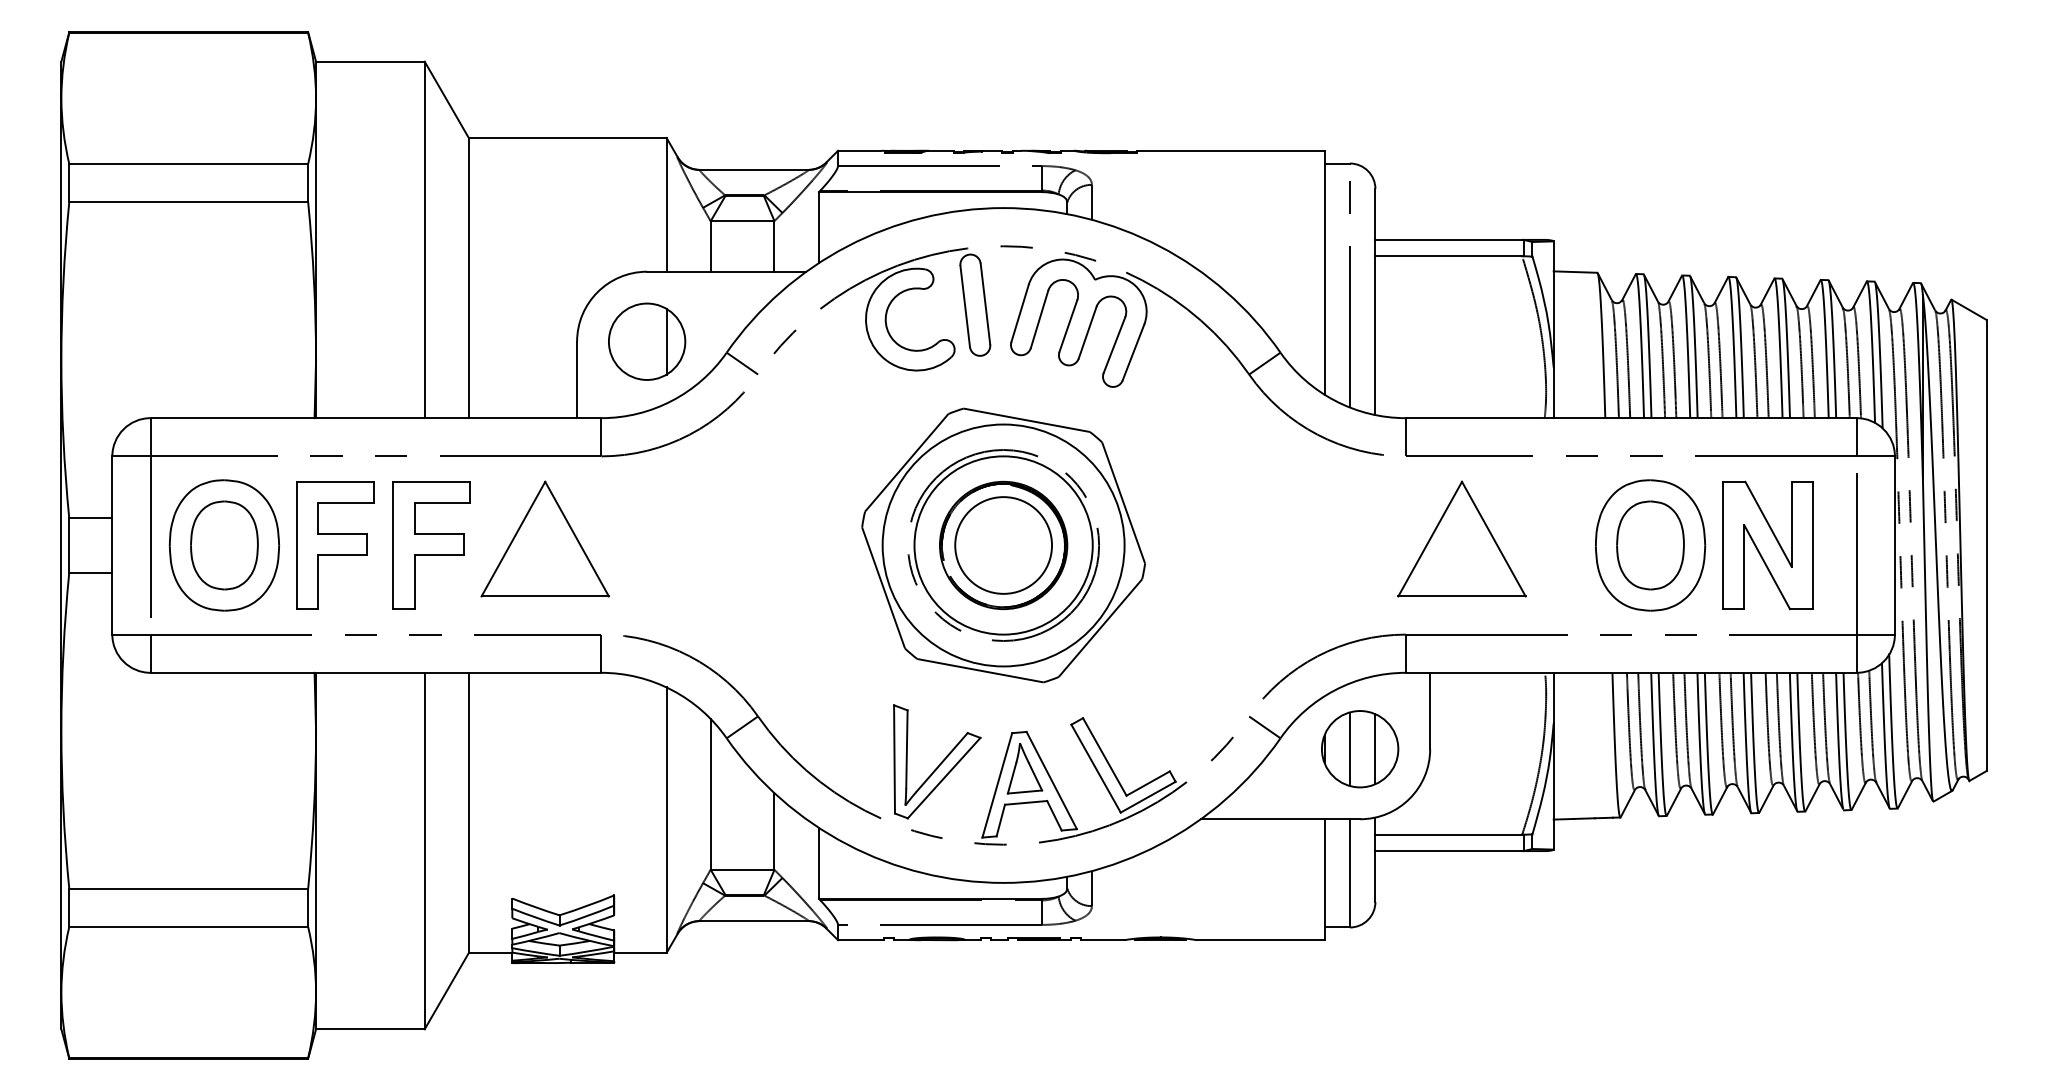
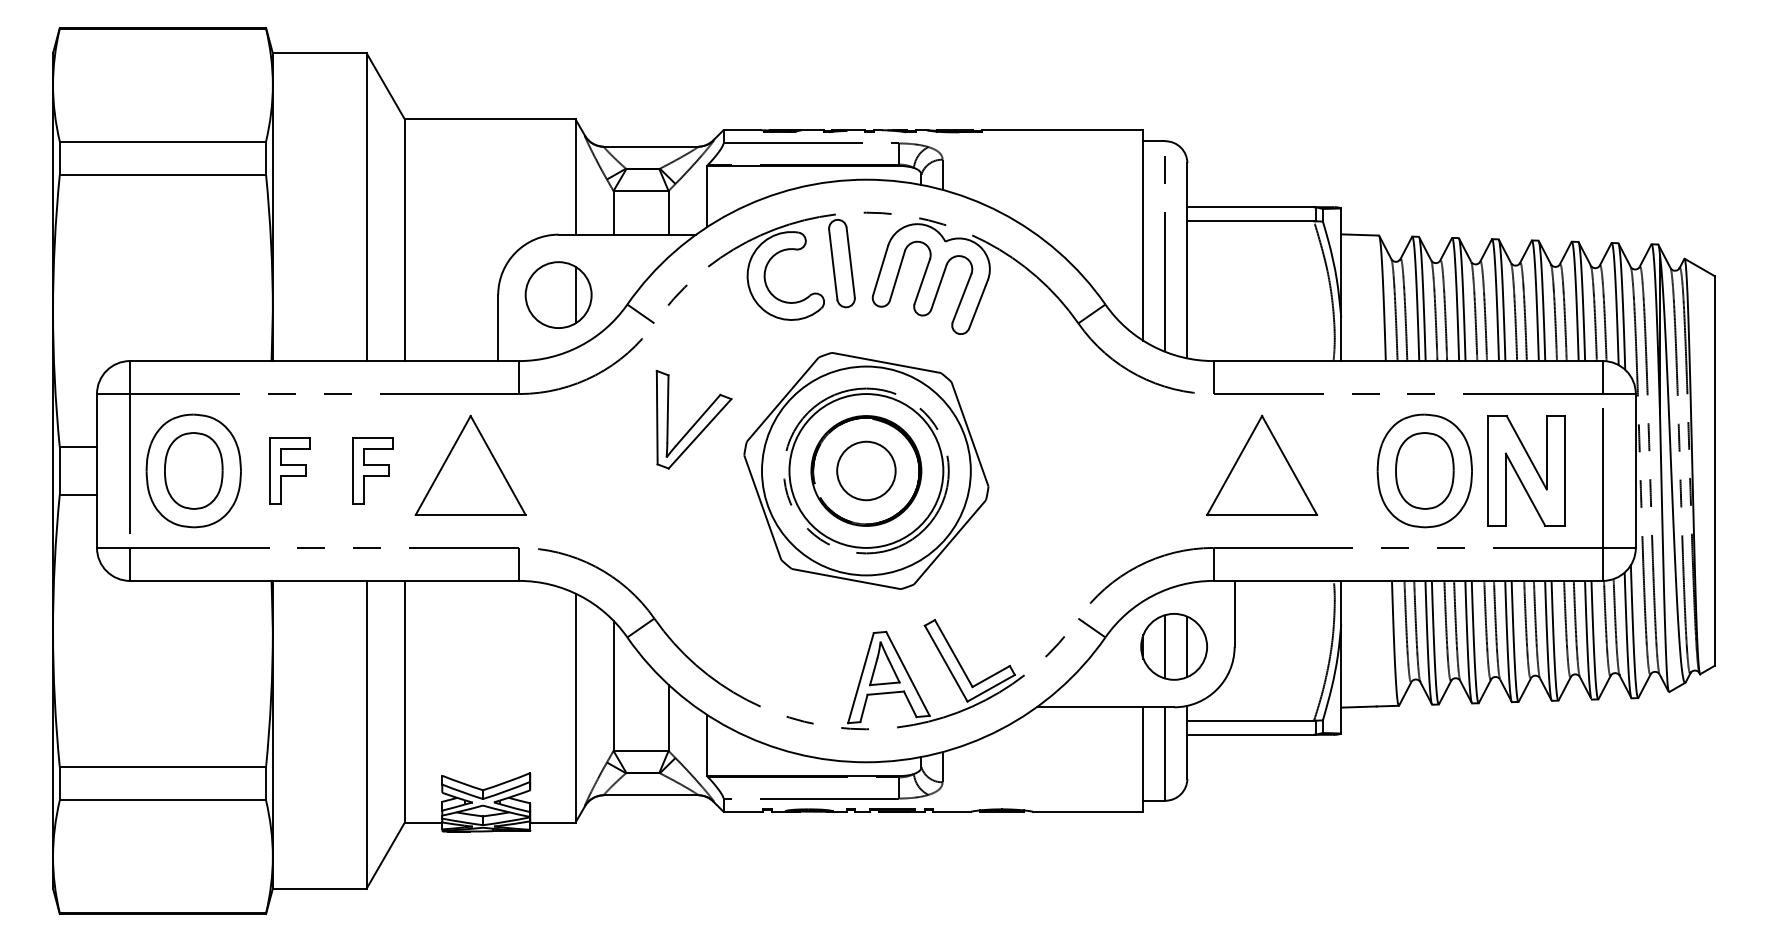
part: (335, 544) -> (289, 470), size x0.6
part: (431, 544) -> (372, 470), size x0.6
circle: (1003, 544) -> (866, 470), size x0.7
part: (936, 761) -> (693, 419), moved

